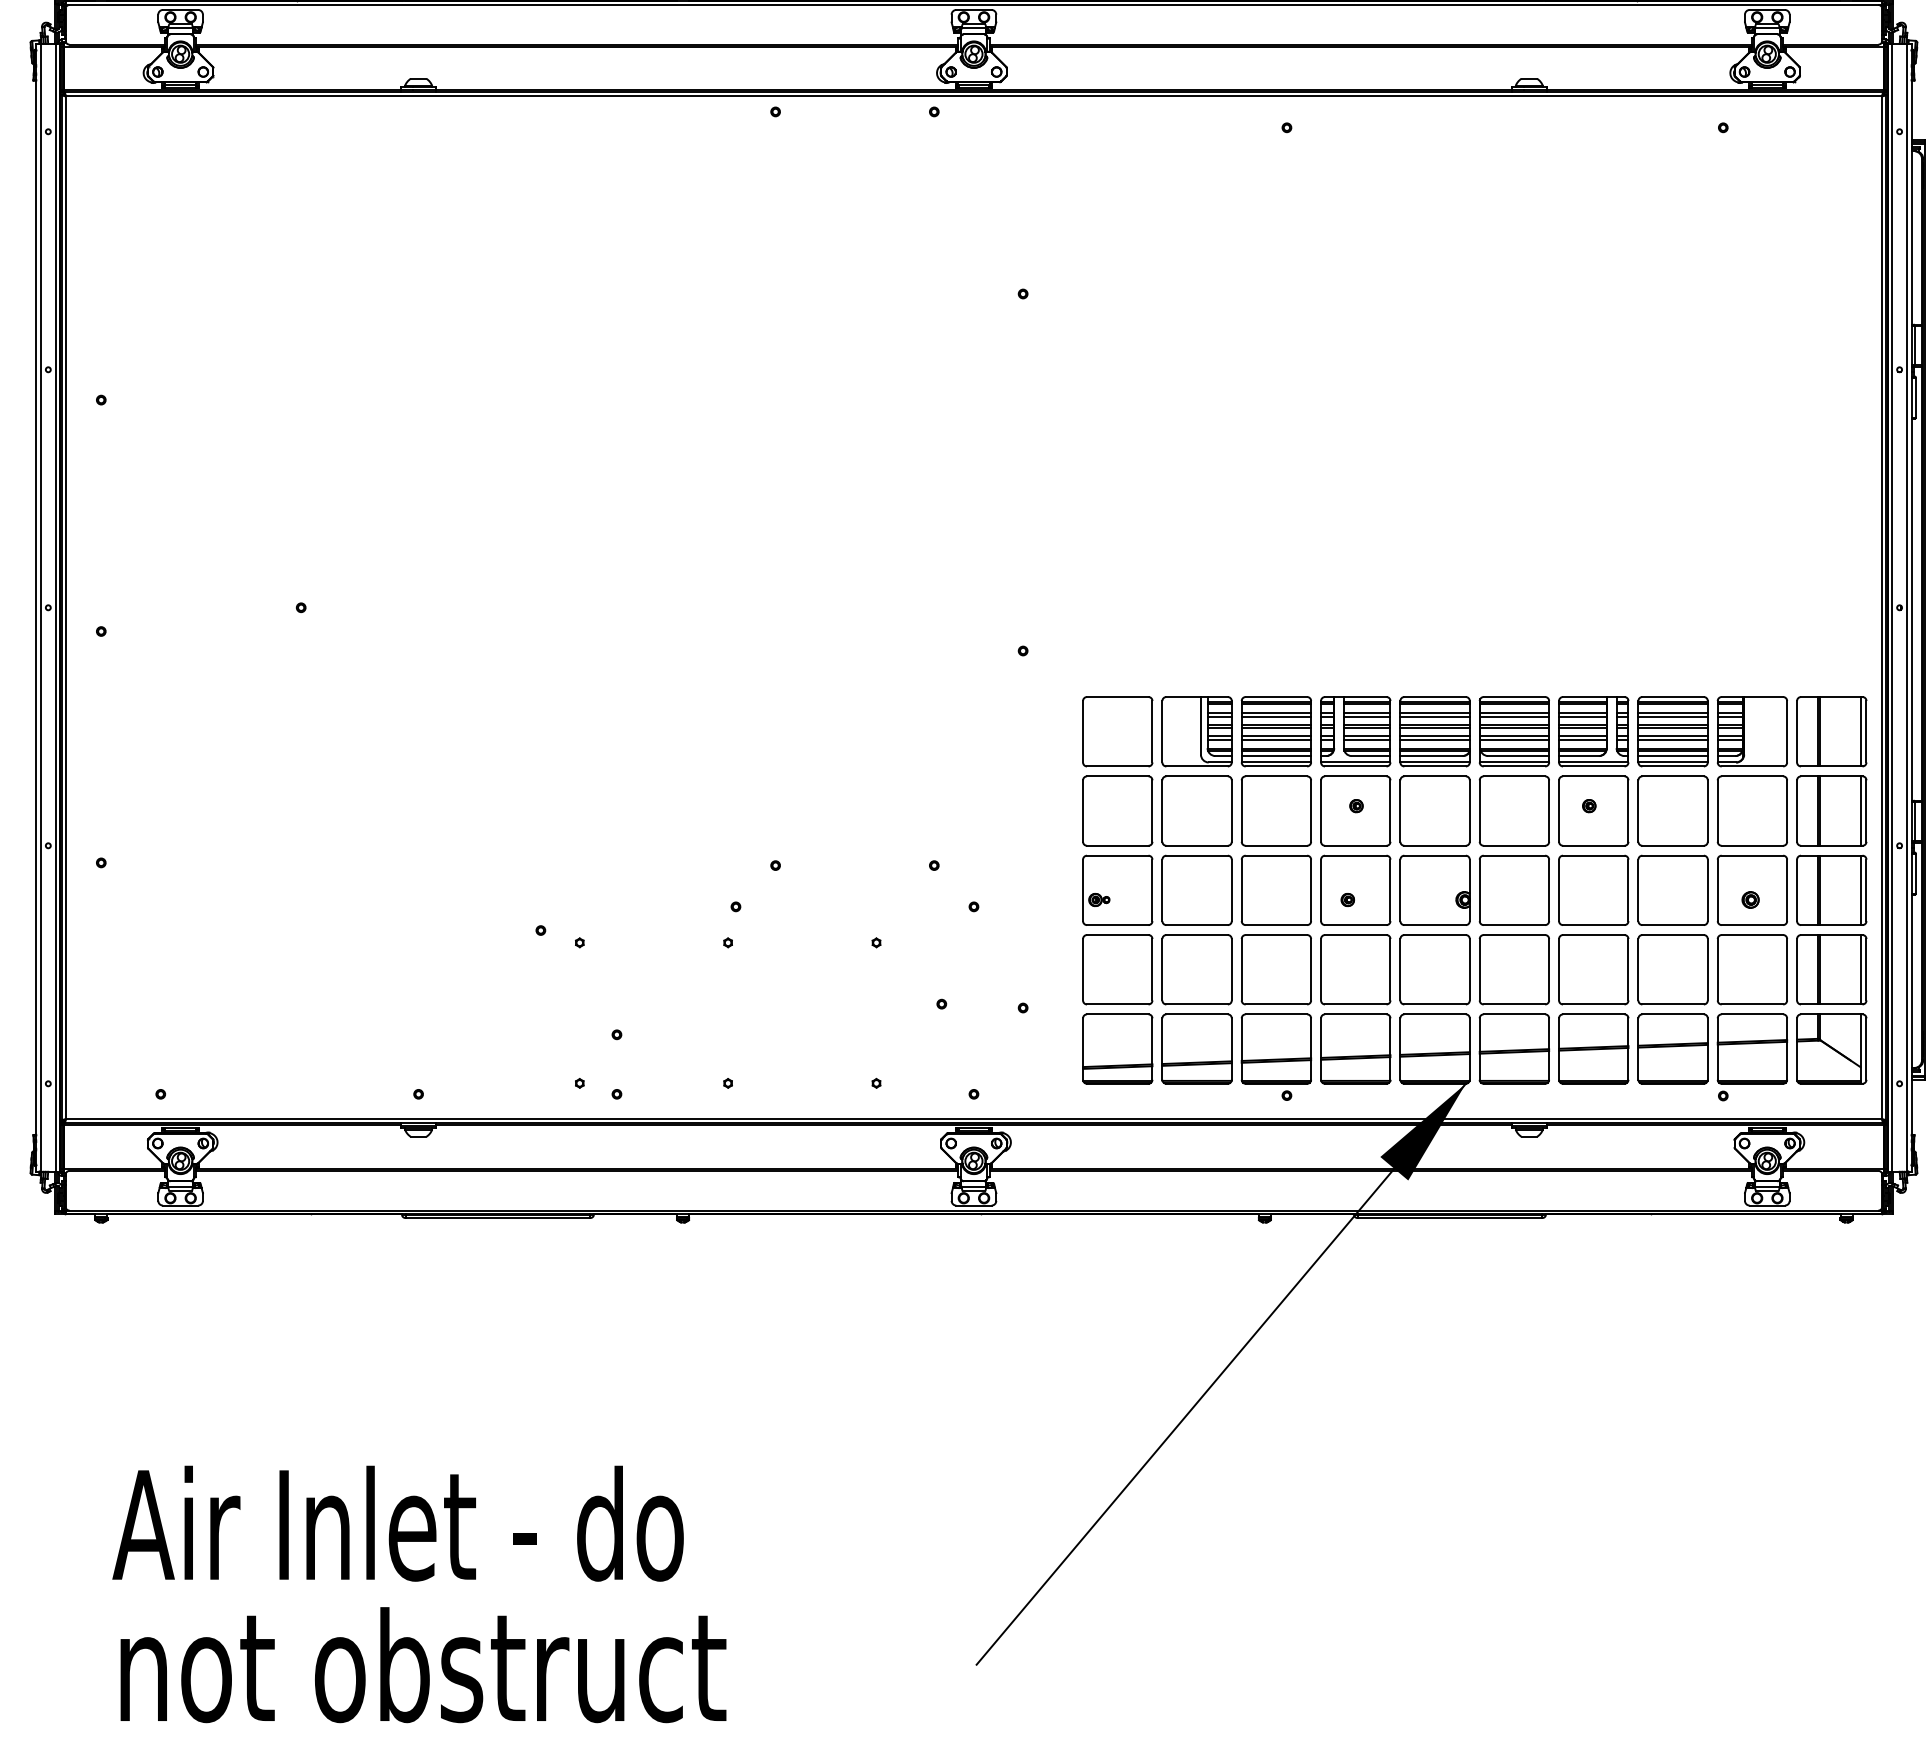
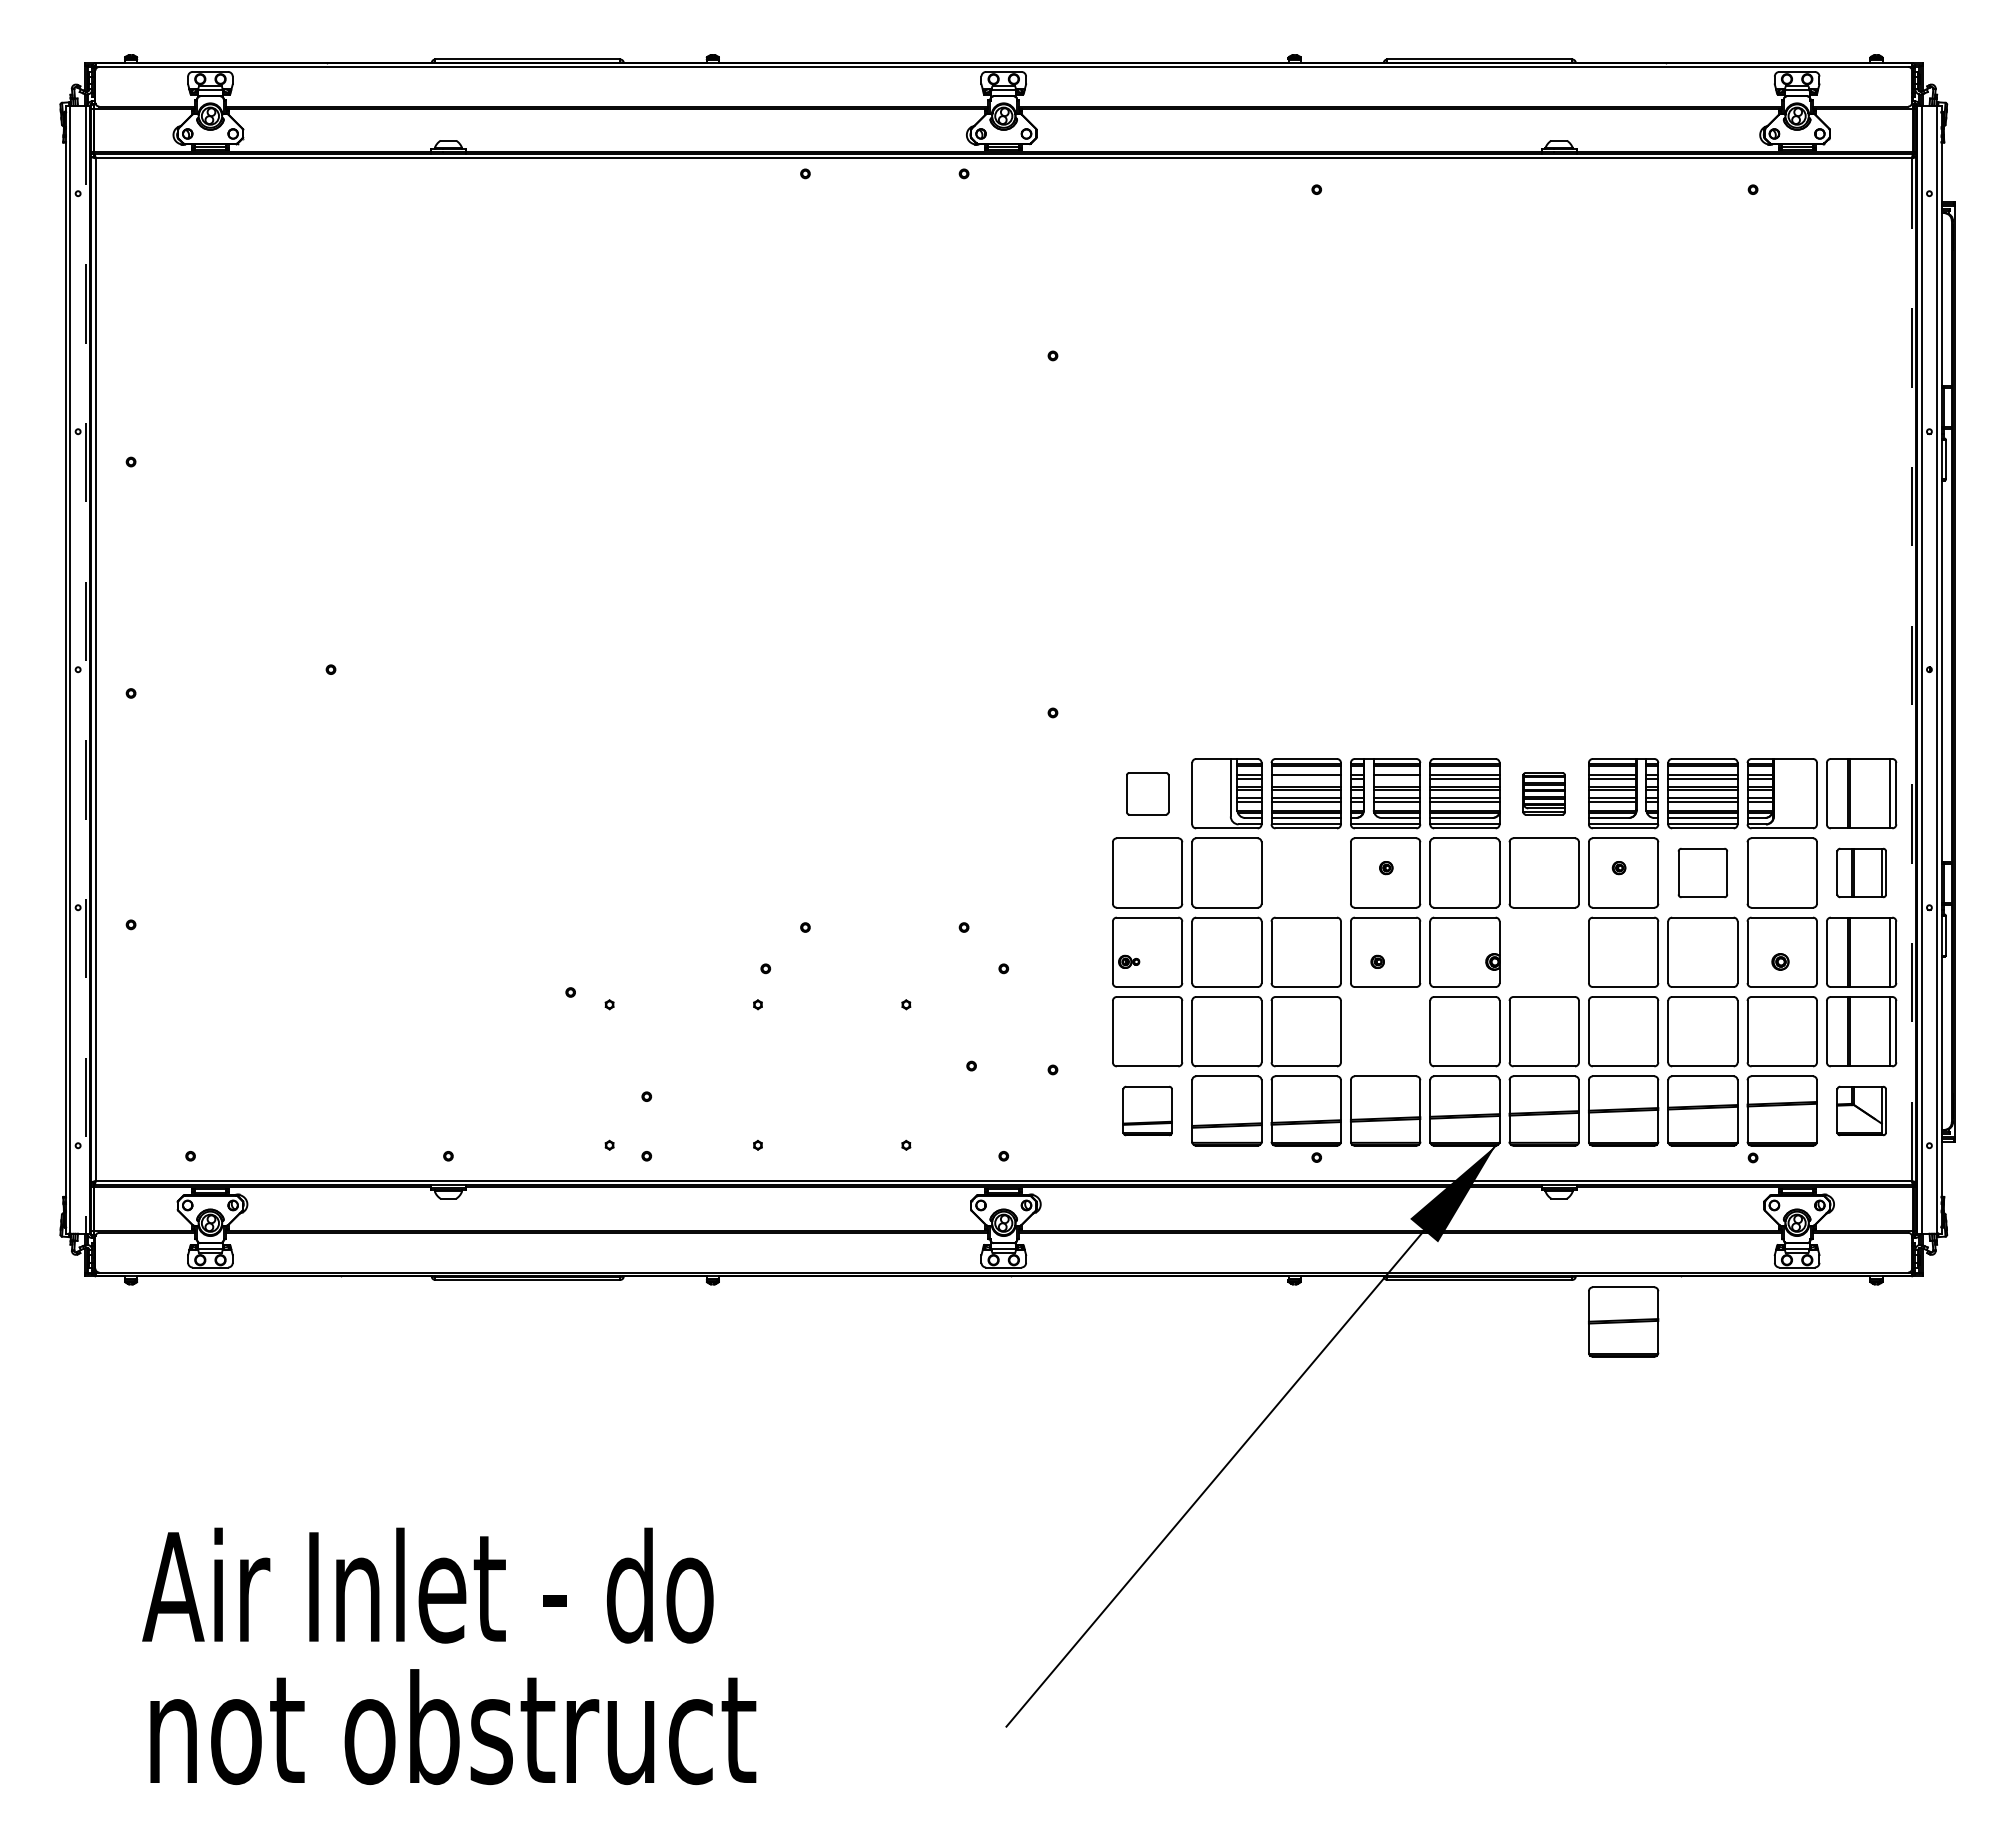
line: (55, 607) -> (85, 669), solid -> dashed
line: (1881, 607) -> (1911, 669), solid -> dashed
line: (1275, 716) -> (1305, 778), removed
line: (1366, 716) -> (1396, 778), removed
part: (1117, 731) -> (1147, 793), size x0.6
part: (1513, 731) -> (1543, 793), size x0.6
part: (1275, 810) -> (1305, 872), removed
part: (1672, 810) -> (1702, 872), size x0.7
part: (1831, 810) -> (1861, 872), size x0.7
part: (1513, 889) -> (1543, 951), removed
part: (1355, 969) -> (1385, 1031), removed
part: (1117, 1048) -> (1147, 1110), size x0.7
part: (1831, 1048) -> (1861, 1110), size x0.7
part: (1593, 1259) -> (1623, 1321), added

